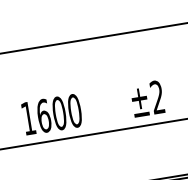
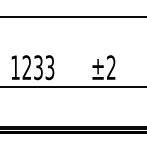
text: (59, 113) -> (38, 67), 1600 -> 1233

